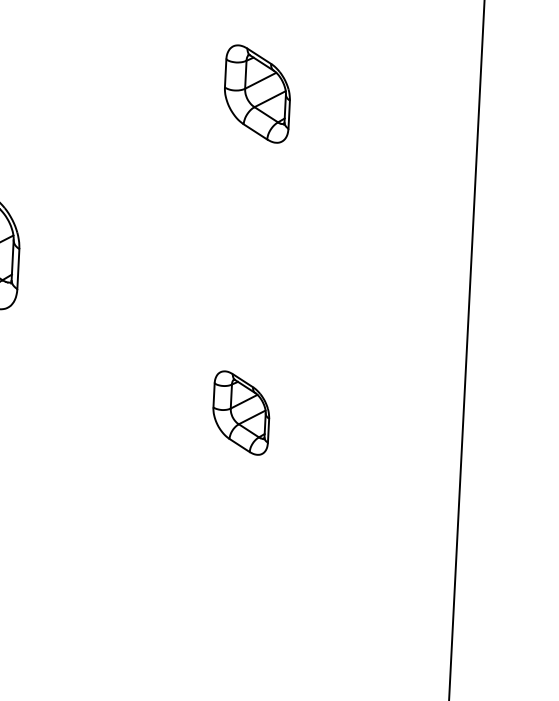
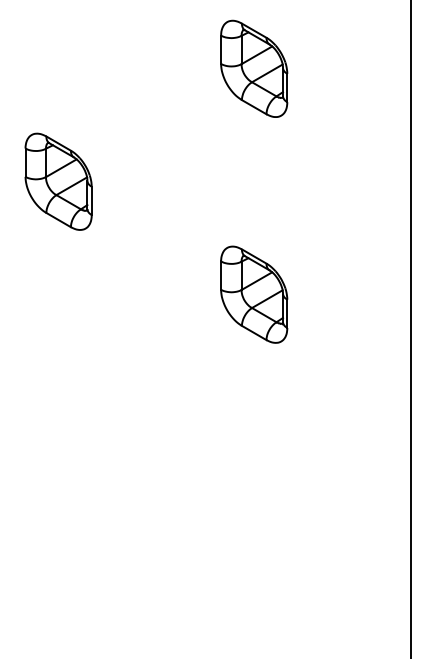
part: (257, 93) -> (254, 68), size x1.43
part: (241, 412) -> (254, 294), size x1.67

